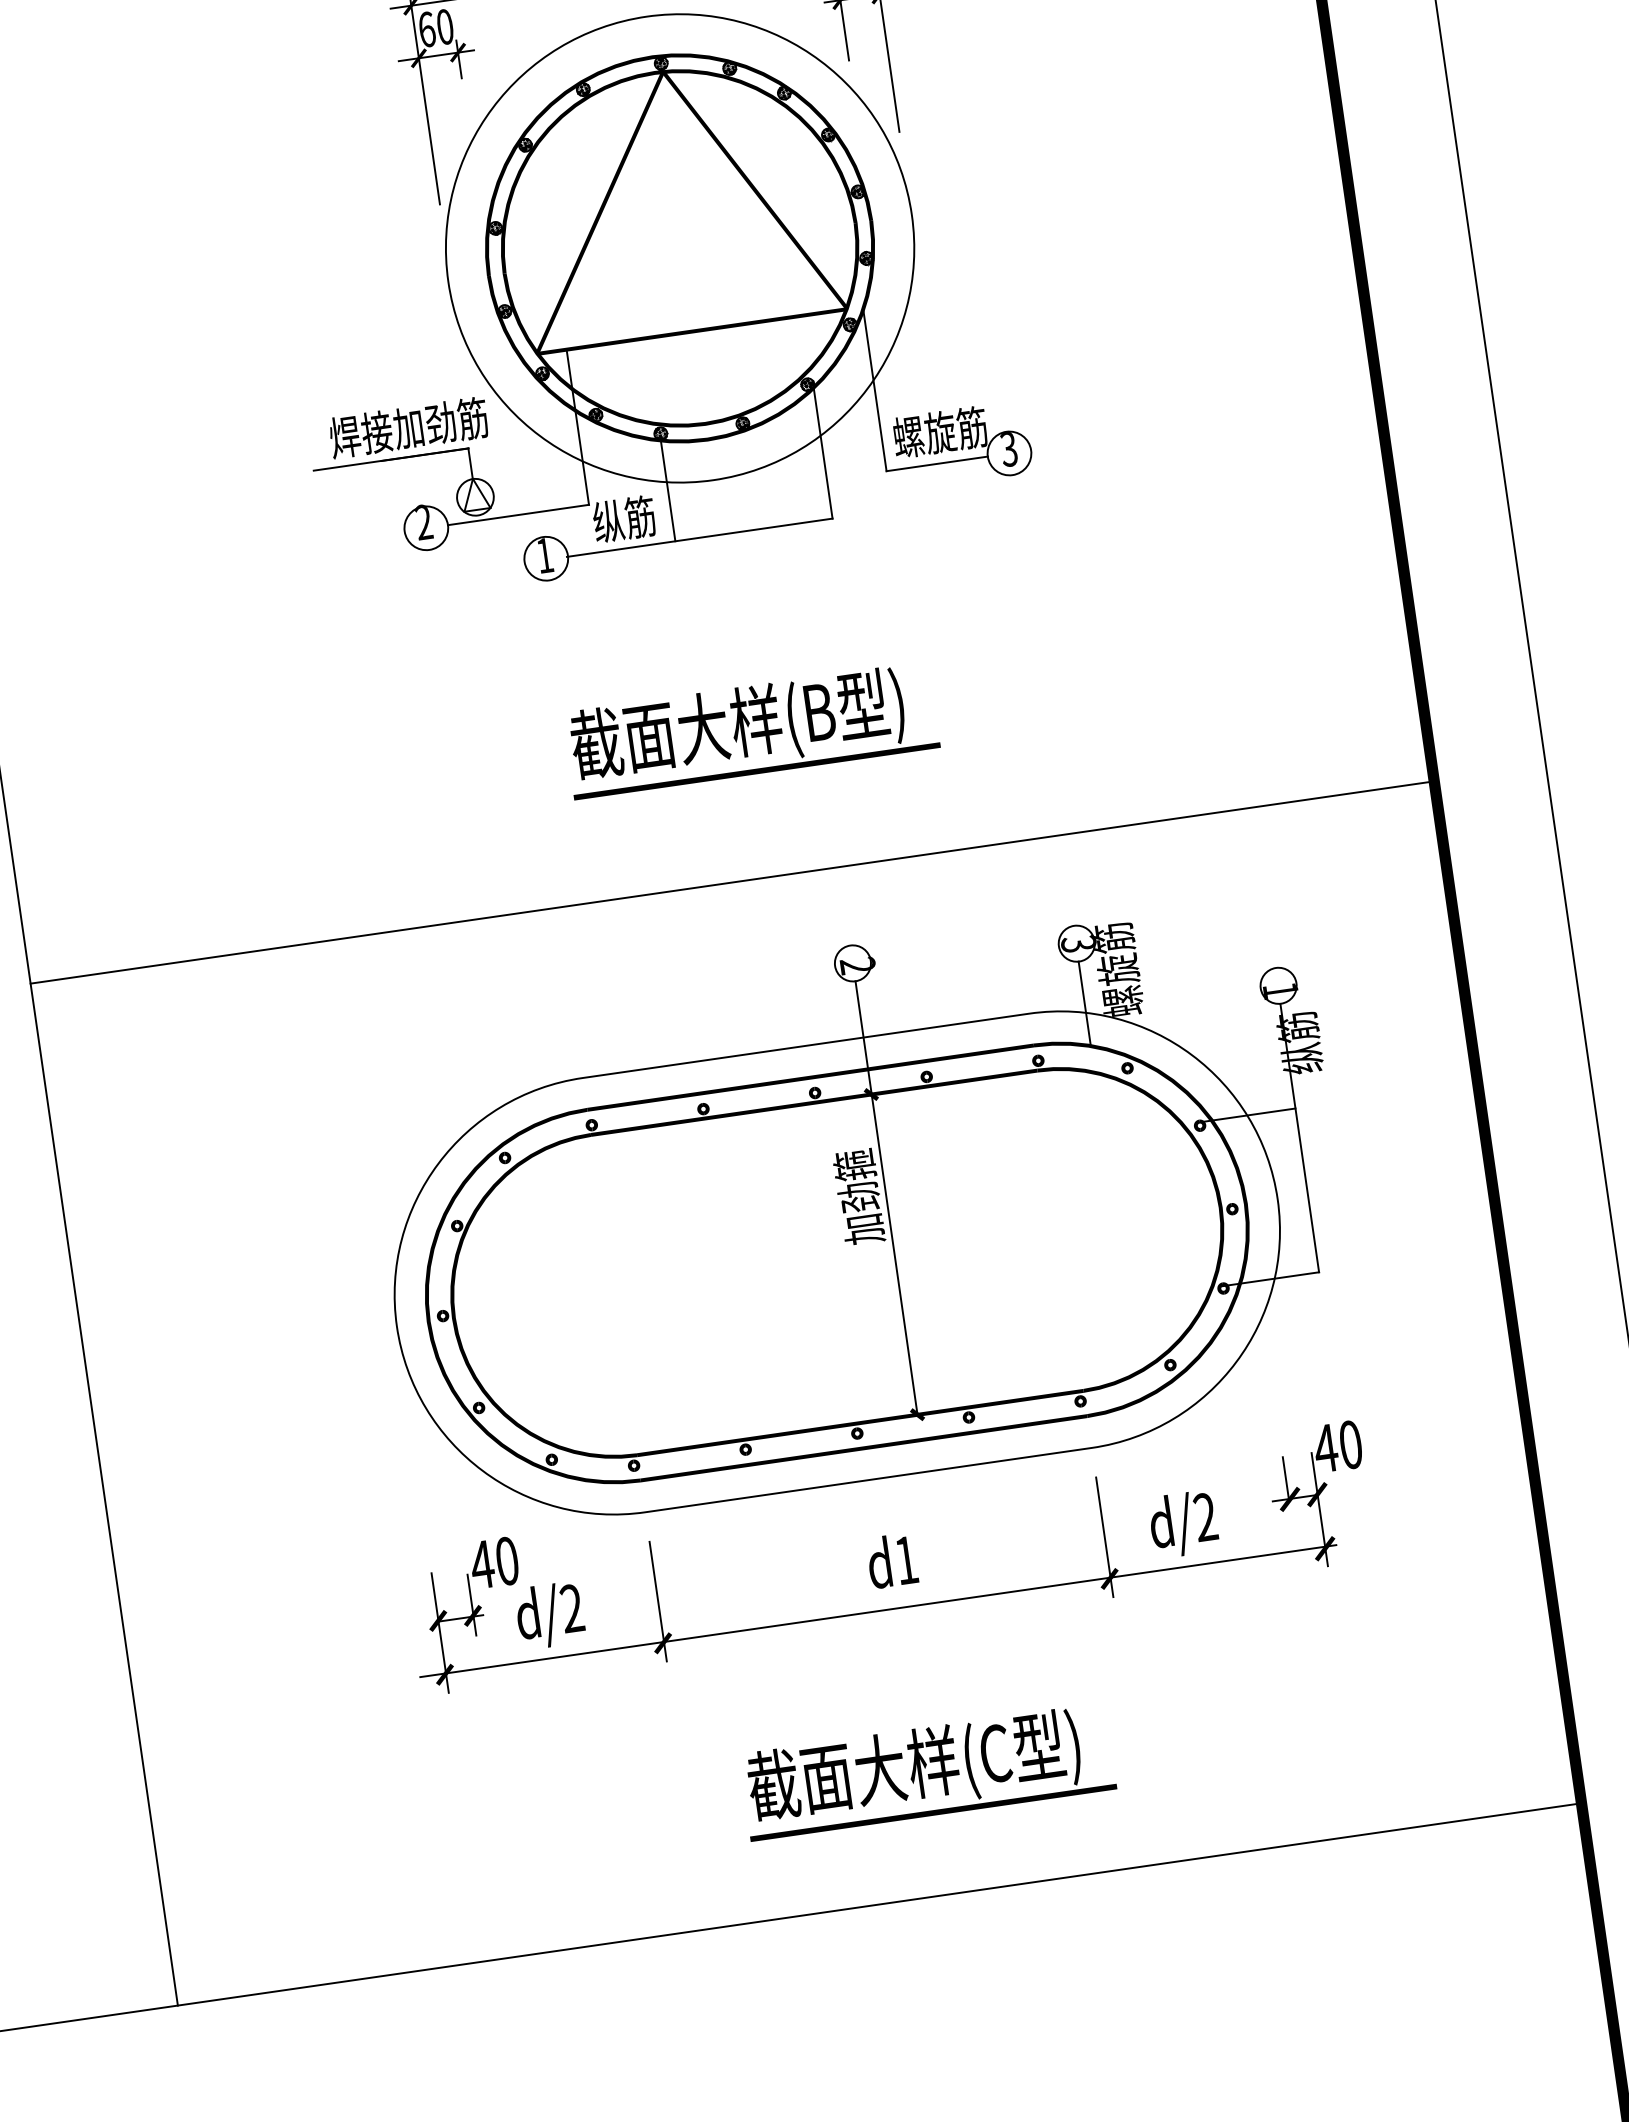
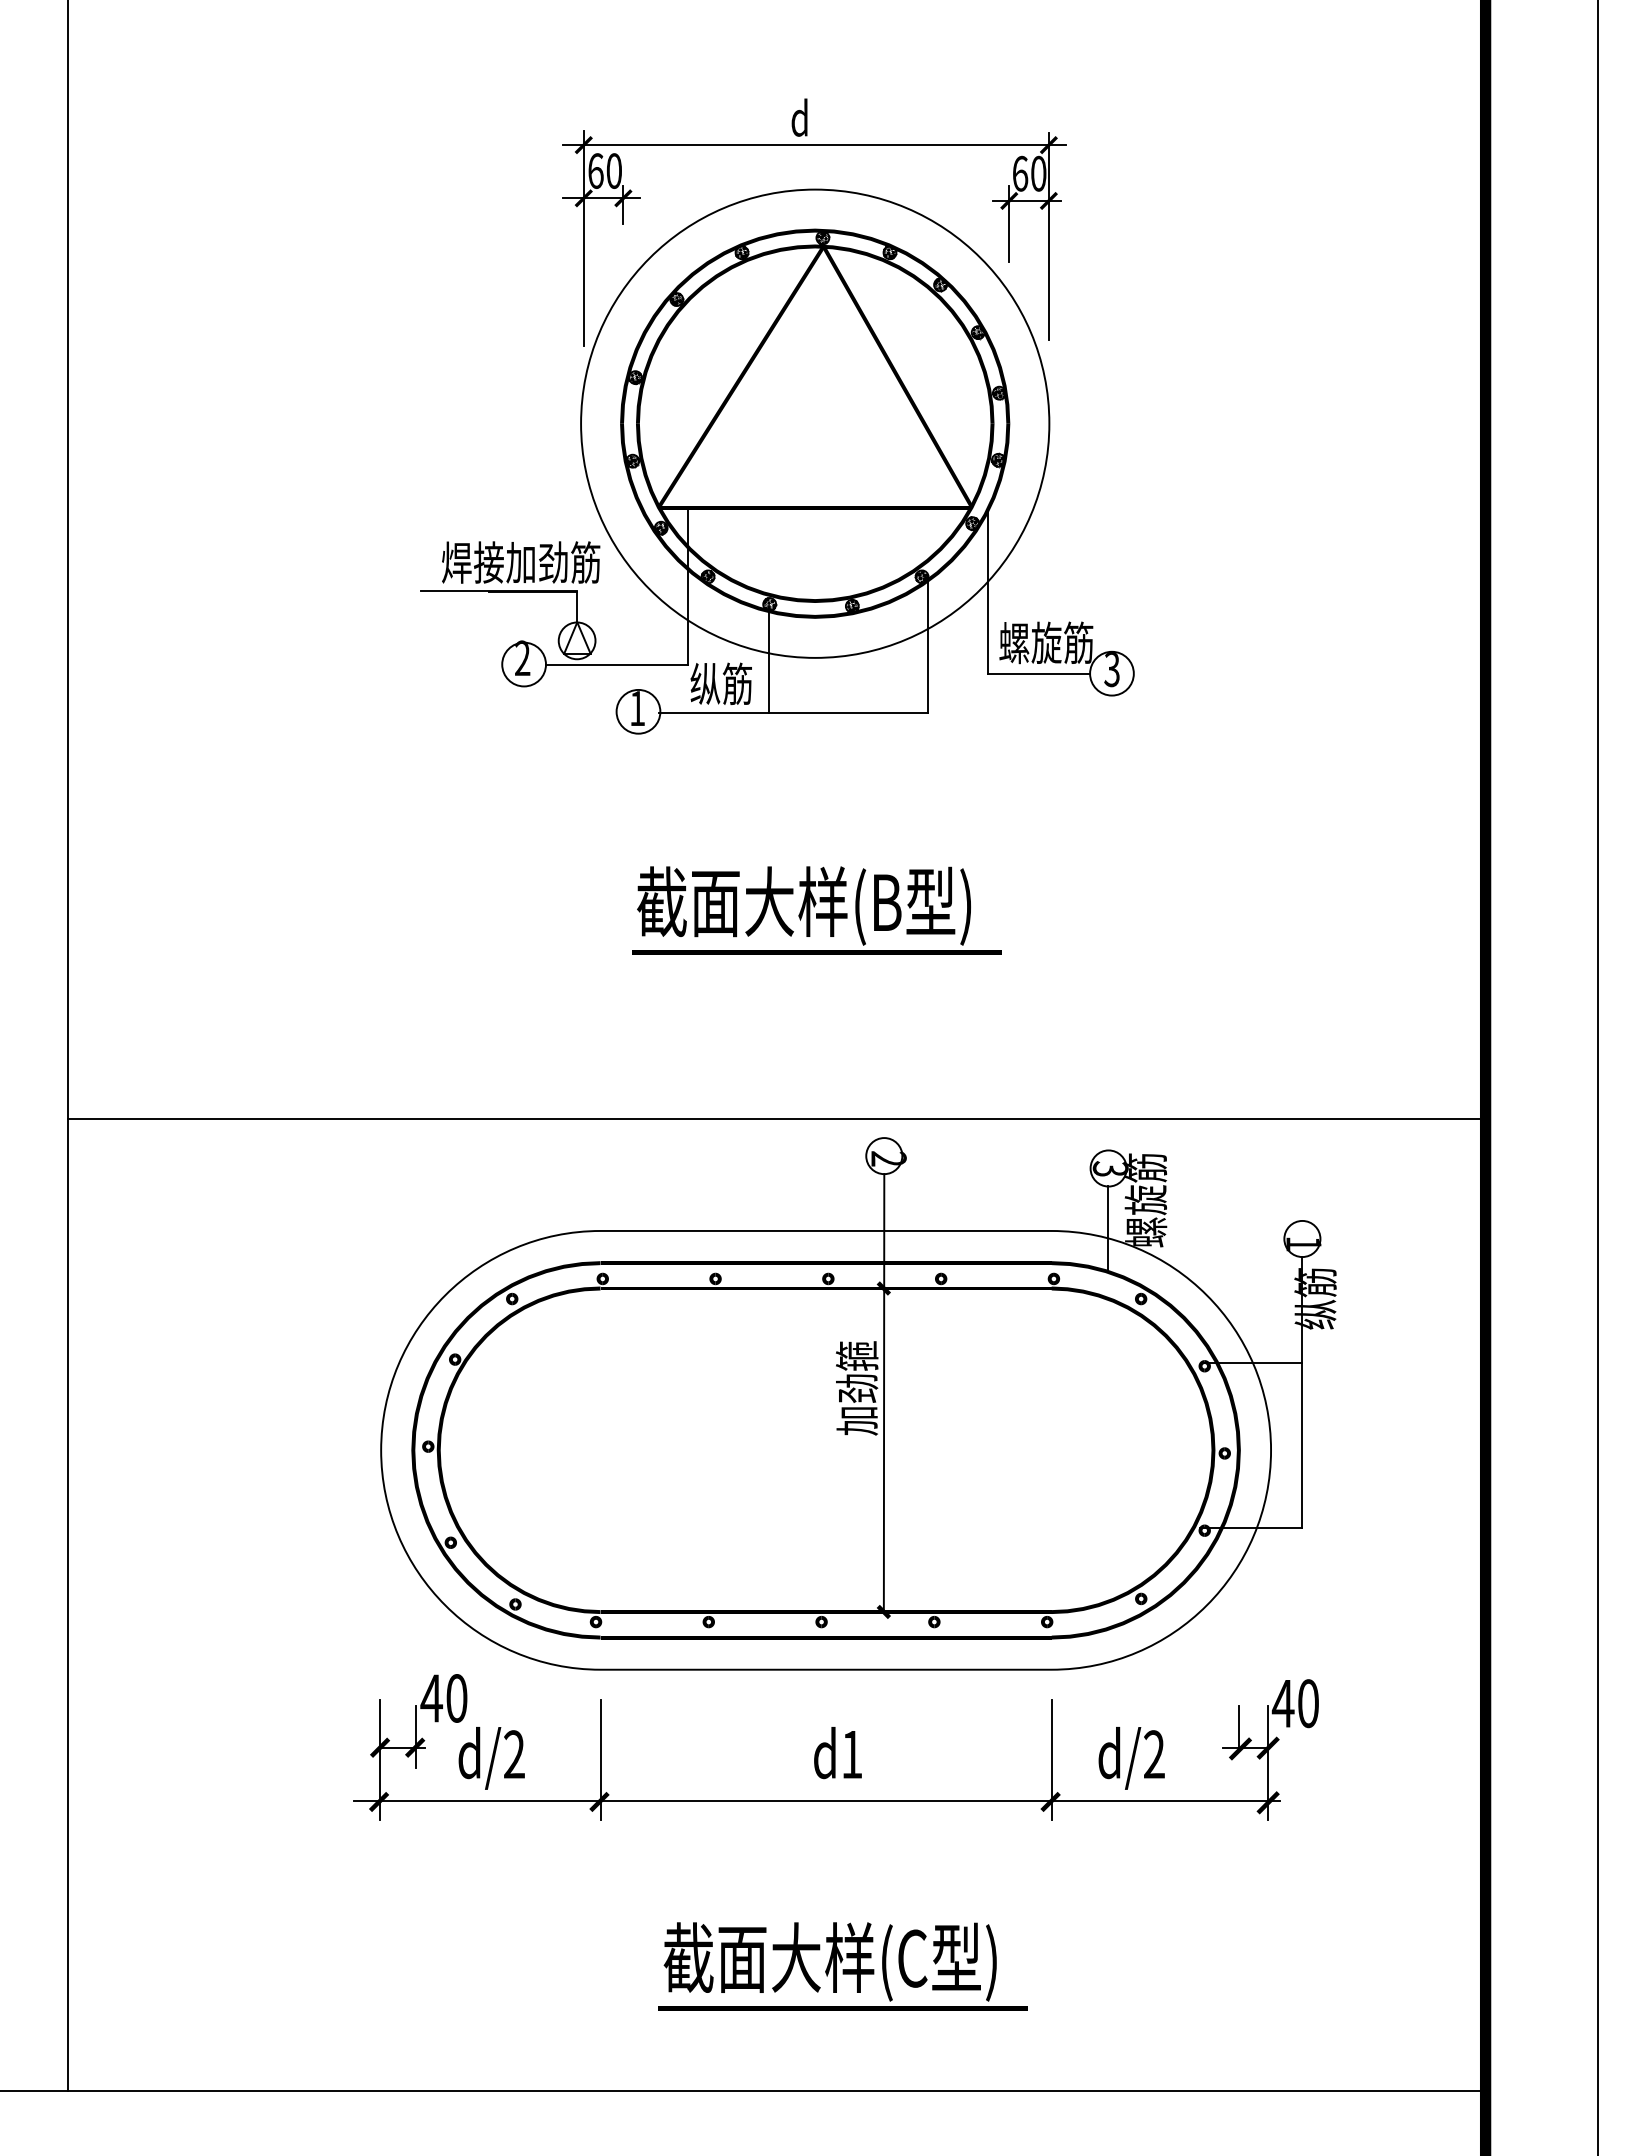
line: (732, 882) -> (776, 1118), moved

